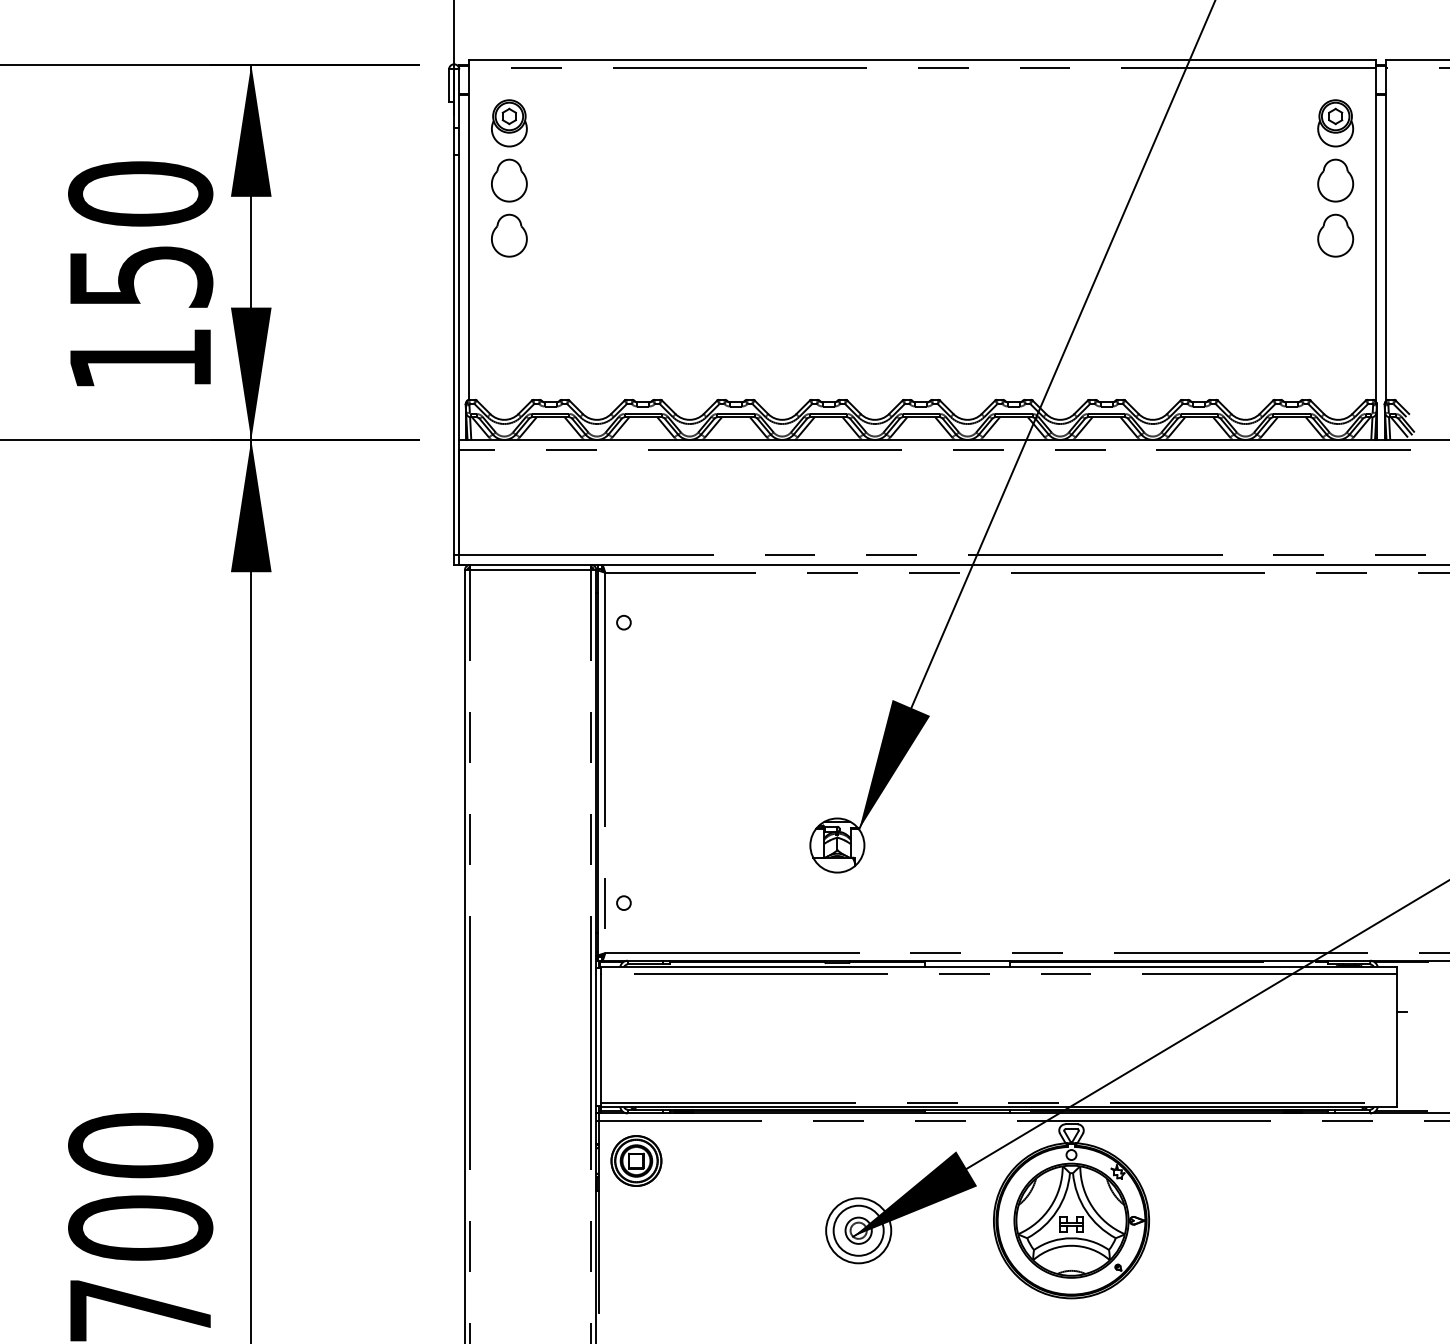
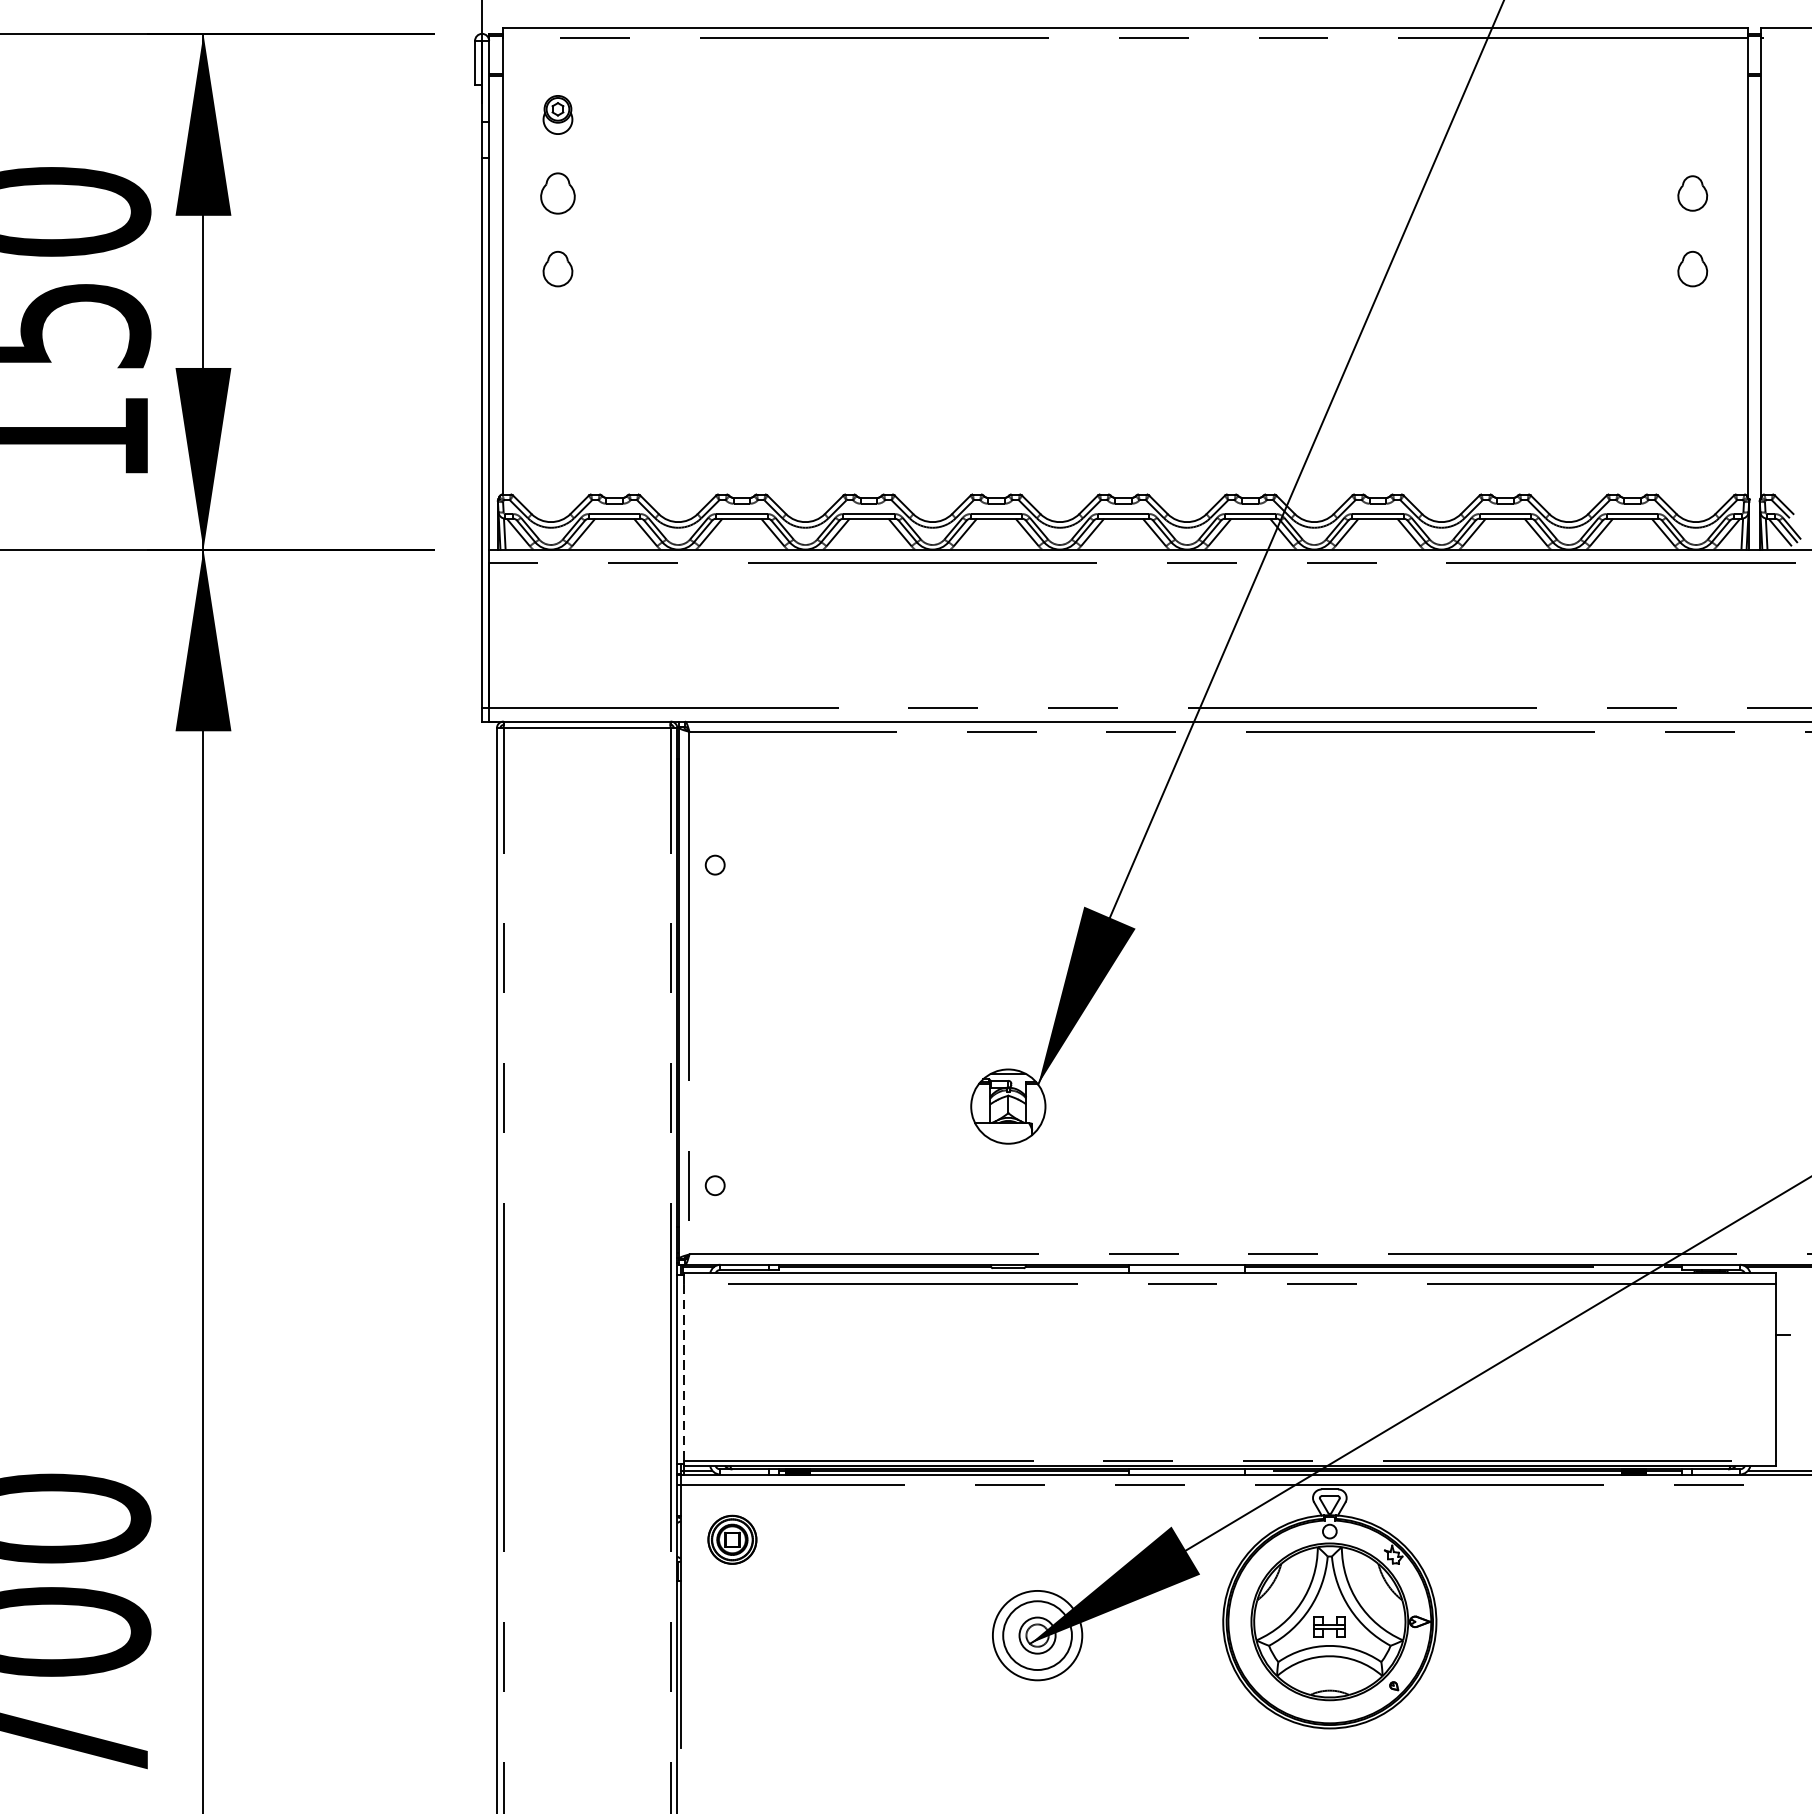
part: (509, 123) -> (558, 115), size x0.6
part: (1335, 123) -> (1692, 115), removed
part: (509, 180) -> (558, 193), size x0.7
part: (1335, 180) -> (1692, 193), size x0.6
part: (509, 235) -> (558, 268), size x0.6
part: (1335, 235) -> (1692, 268), size x0.6
circle: (623, 622) -> (714, 864), moved
line: (601, 1038) -> (684, 1371), solid -> dashed
part: (636, 1160) -> (732, 1539), size x0.7

